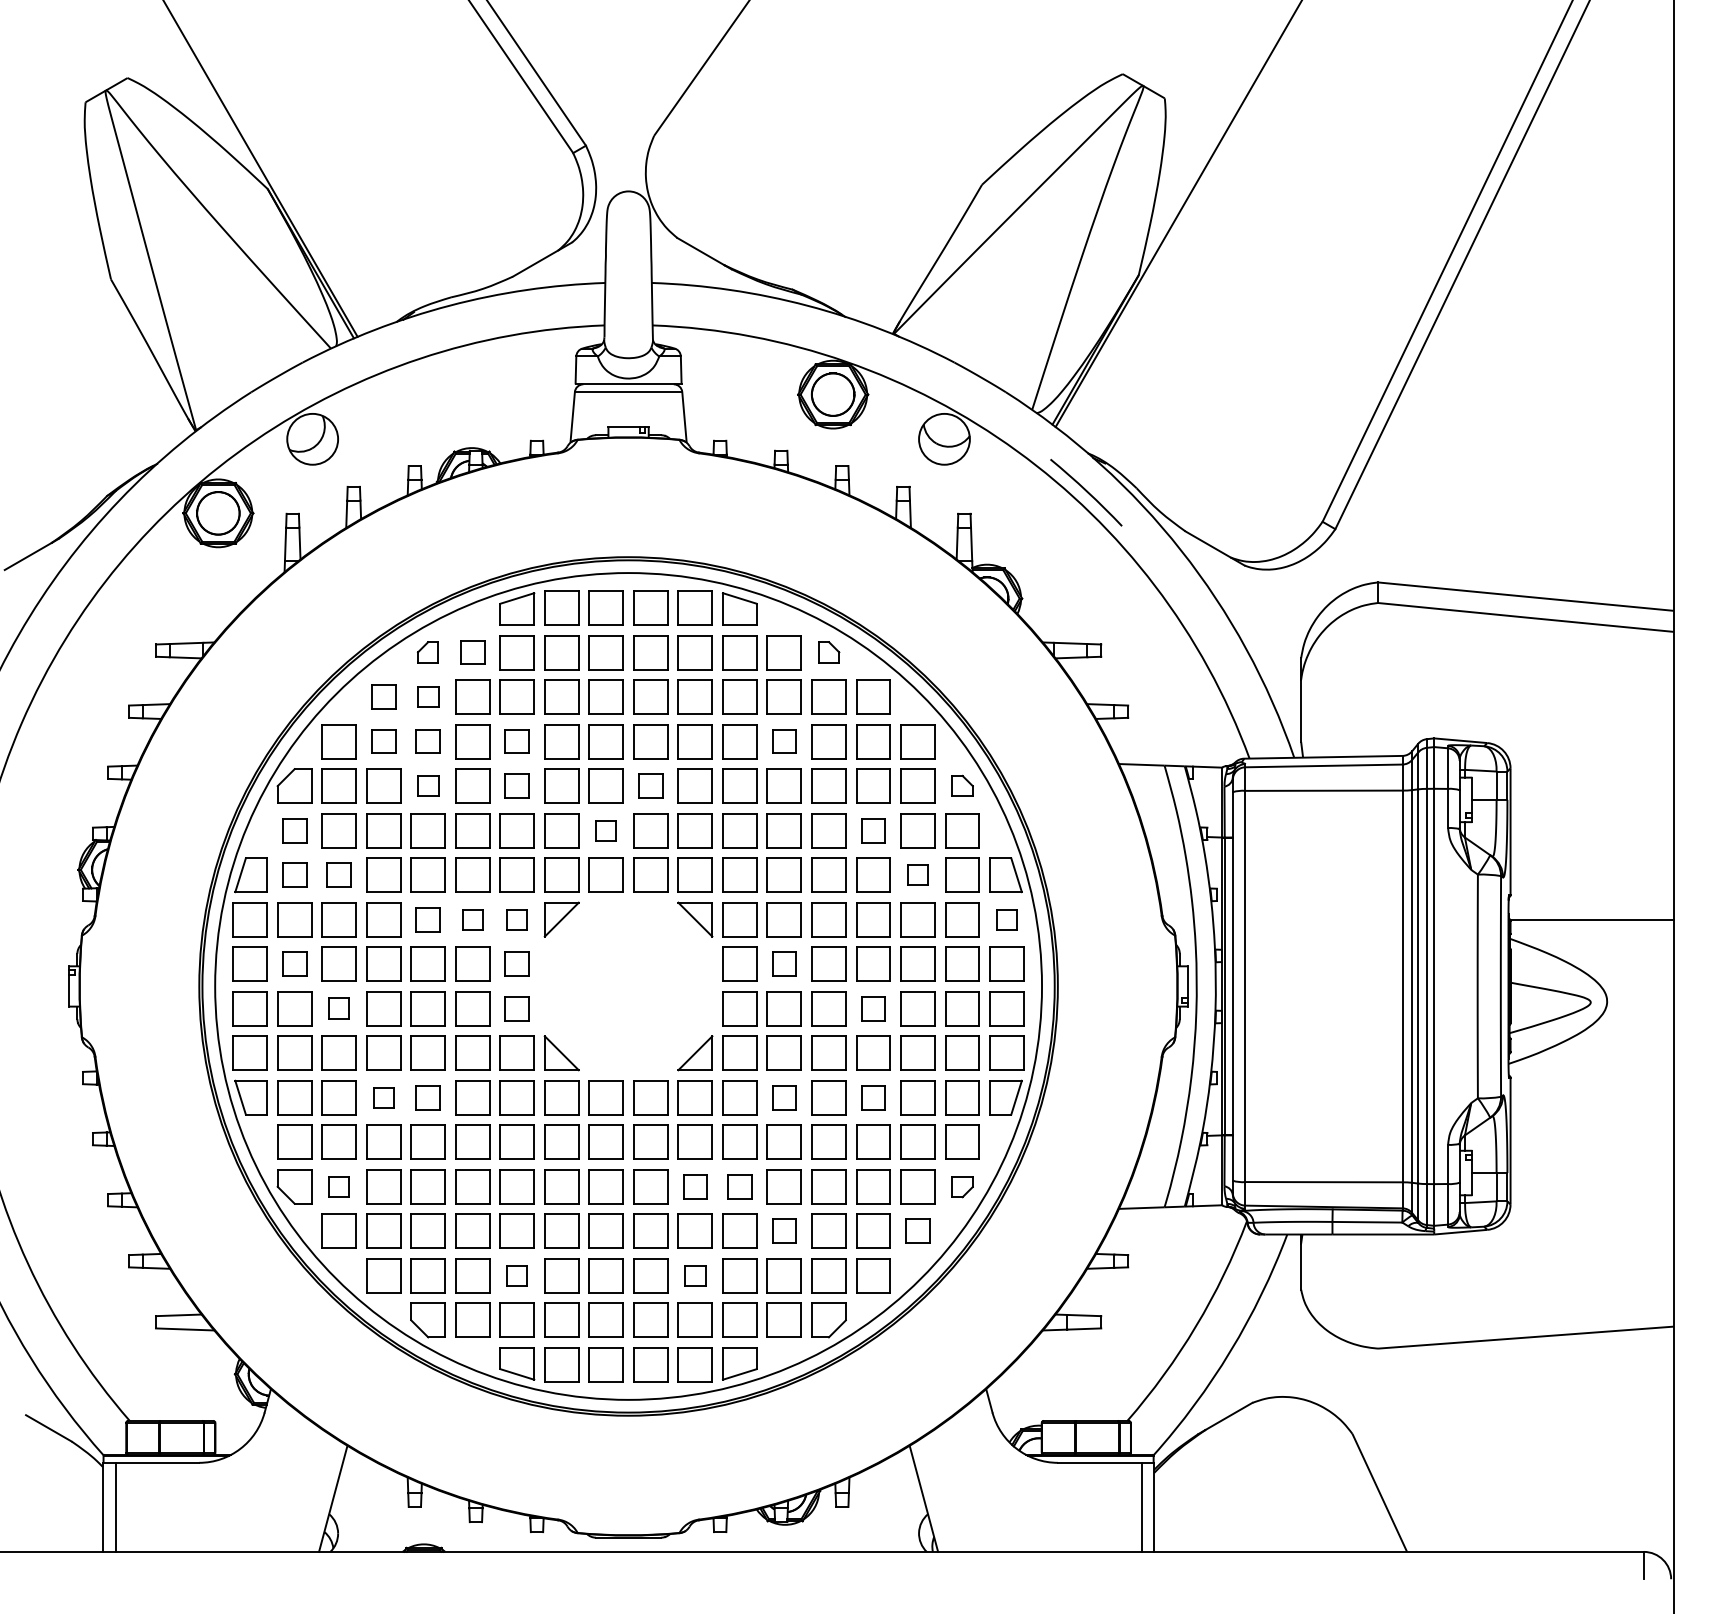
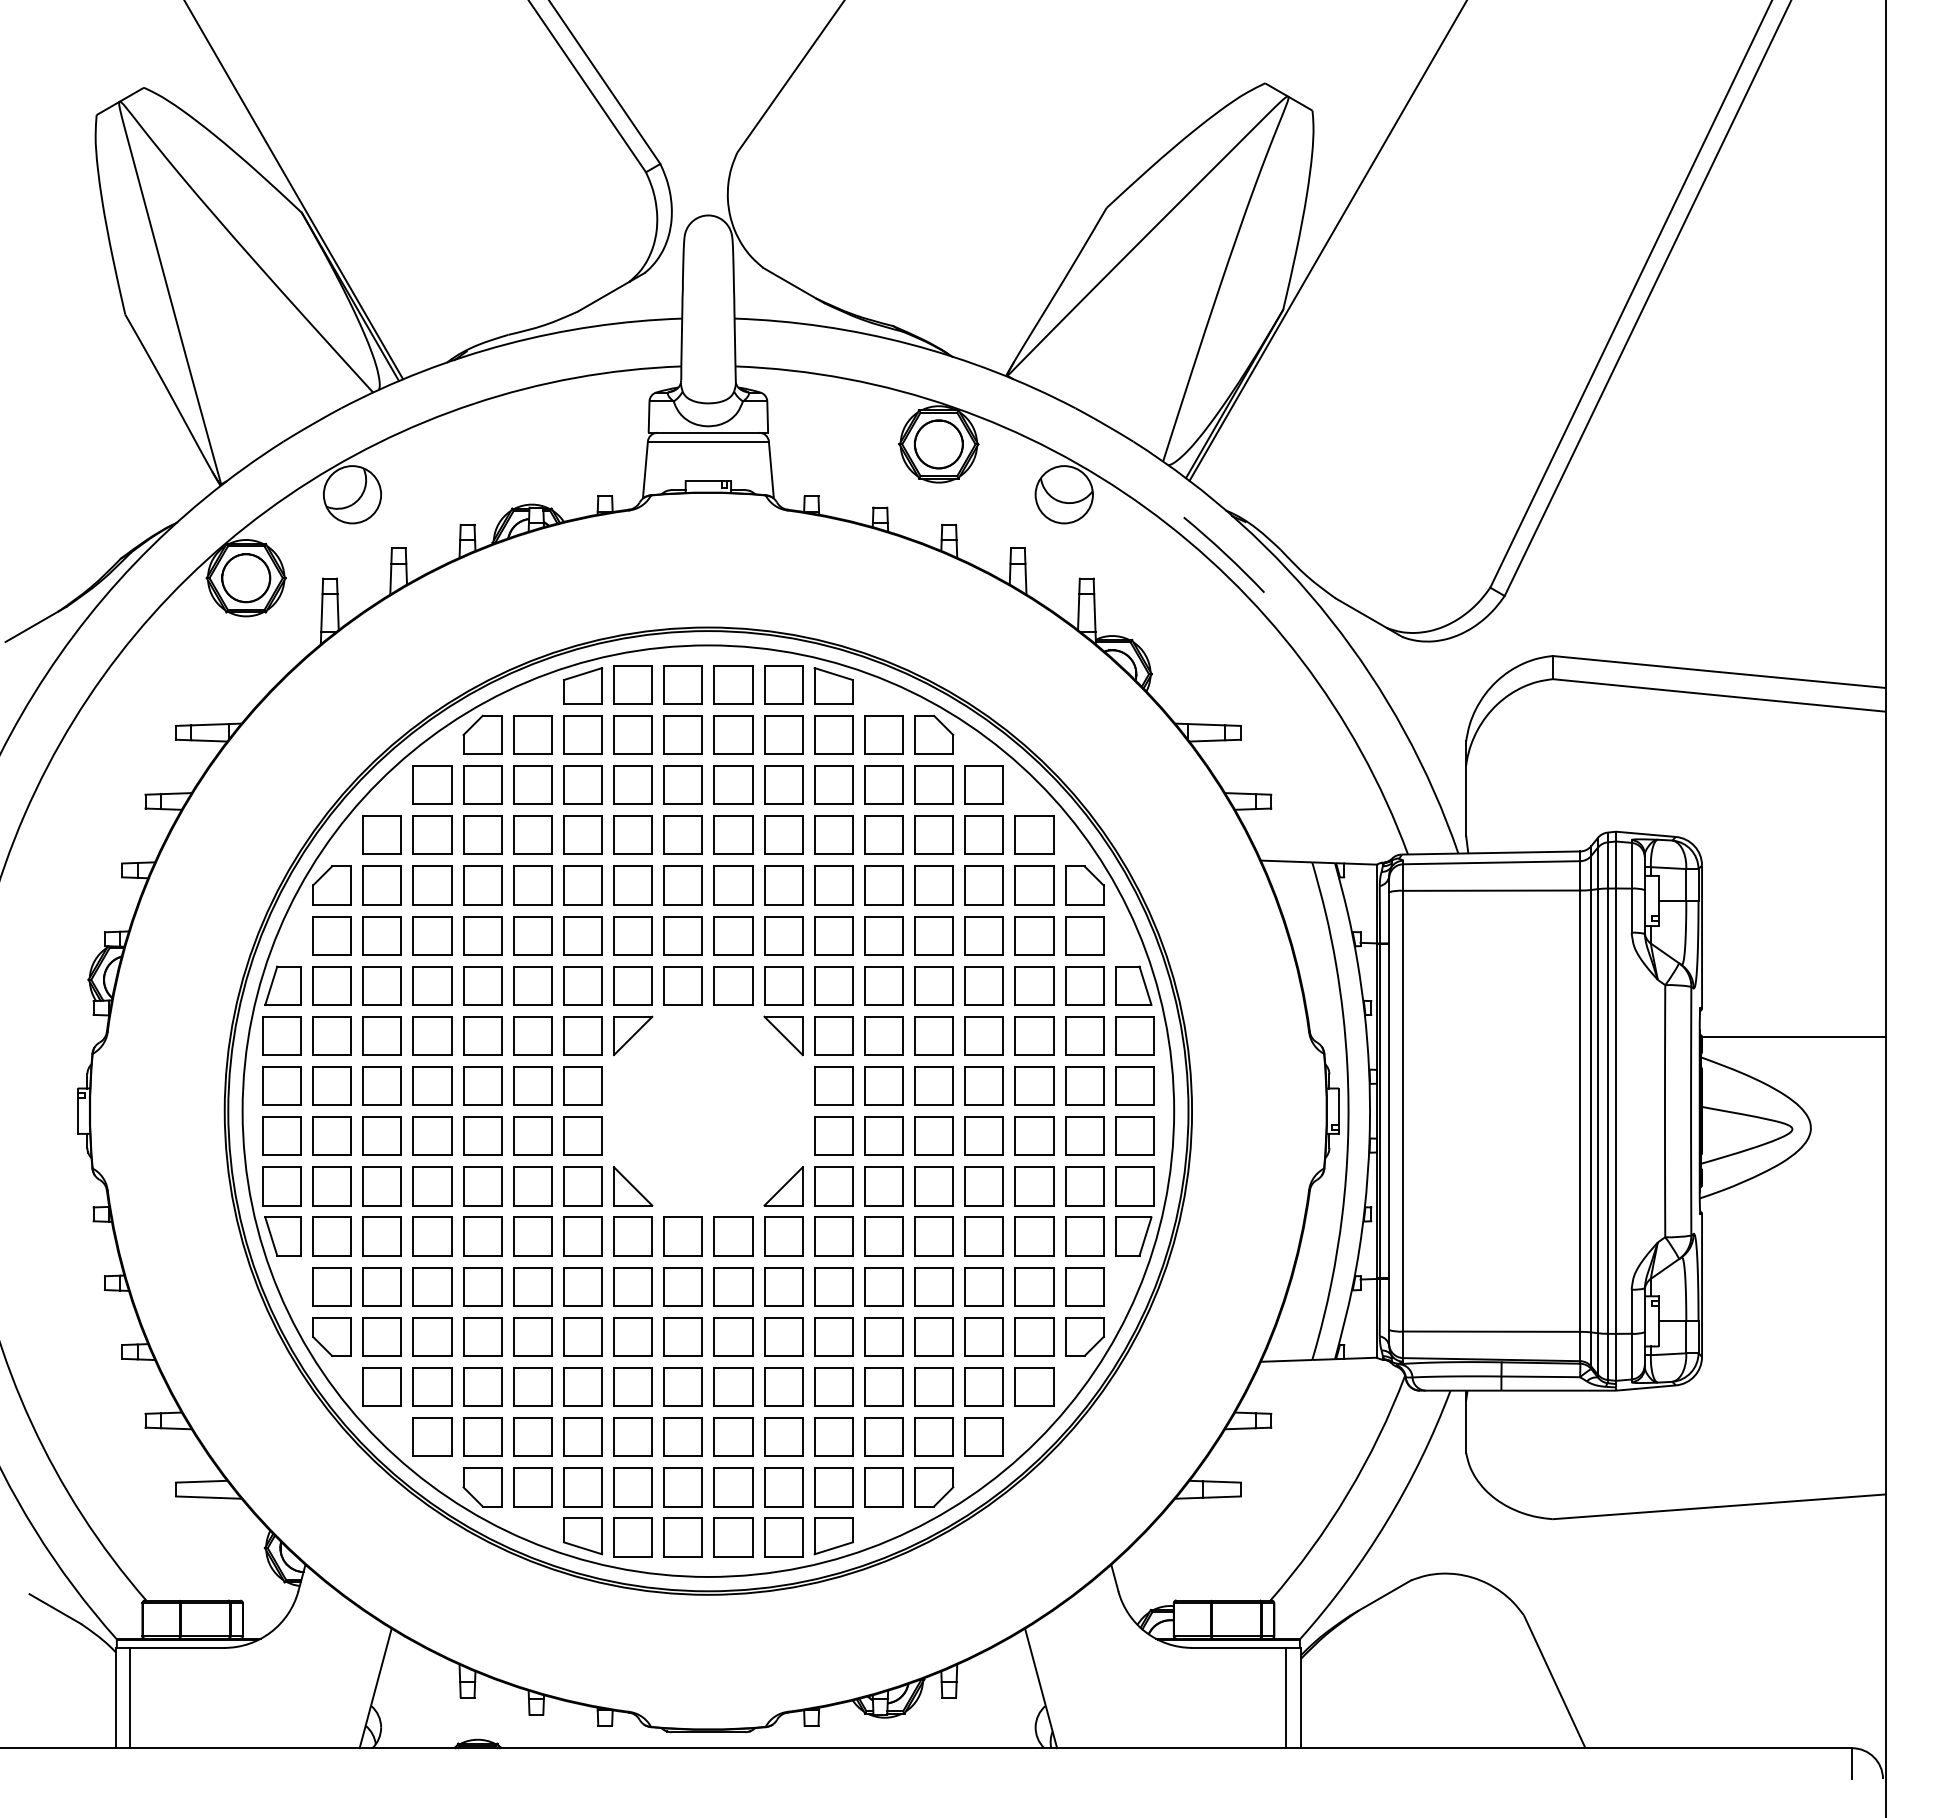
part: (428, 652) -> (482, 734), size x1.67
part: (472, 652) -> (532, 734), size x1.43
part: (829, 652) -> (934, 734), size x1.67
part: (383, 696) -> (432, 784), size x1.43
part: (428, 696) -> (482, 784), size x1.67
part: (383, 740) -> (432, 834), size x1.43
part: (428, 740) -> (482, 834), size x1.43
part: (516, 740) -> (582, 834), size x1.43
part: (784, 740) -> (883, 834), size x1.43
part: (428, 786) -> (482, 885), size x1.67
part: (516, 786) -> (582, 885), size x1.43
part: (650, 786) -> (733, 885), size x1.43
part: (962, 786) -> (1084, 885), size x1.67
part: (294, 830) -> (331, 935), size x1.43
part: (605, 830) -> (682, 935), size x1.67
part: (872, 830) -> (983, 935), size x1.43
part: (294, 874) -> (331, 985), size x1.43
part: (338, 874) -> (381, 985), size x1.43
part: (918, 874) -> (1034, 985), size x1.67
part: (428, 919) -> (482, 1035), size x1.43
part: (472, 919) -> (532, 1035), size x1.67
part: (516, 919) -> (582, 1035), size x1.67
part: (1006, 919) -> (1134, 1035), size x1.67
part: (294, 963) -> (331, 1085), size x1.43
part: (516, 963) -> (582, 1085), size x1.43
part: (784, 963) -> (883, 1085), size x1.43
part: (338, 1008) -> (381, 1135), size x1.67
part: (516, 1008) -> (582, 1135), size x1.43
part: (872, 1008) -> (983, 1135), size x1.43
part: (383, 1097) -> (432, 1236), size x1.67
part: (428, 1097) -> (482, 1236), size x1.43
part: (784, 1097) -> (883, 1236), size x1.43
part: (872, 1097) -> (983, 1236), size x1.43
part: (338, 1186) -> (381, 1336), size x1.67
part: (695, 1186) -> (783, 1336), size x1.43
part: (739, 1186) -> (833, 1336), size x1.43
part: (962, 1187) -> (1084, 1337), size x1.67
part: (784, 1230) -> (883, 1386), size x1.43
part: (918, 1230) -> (1034, 1386), size x1.43
part: (516, 1275) -> (582, 1436), size x1.67
part: (695, 1275) -> (783, 1436), size x1.67

